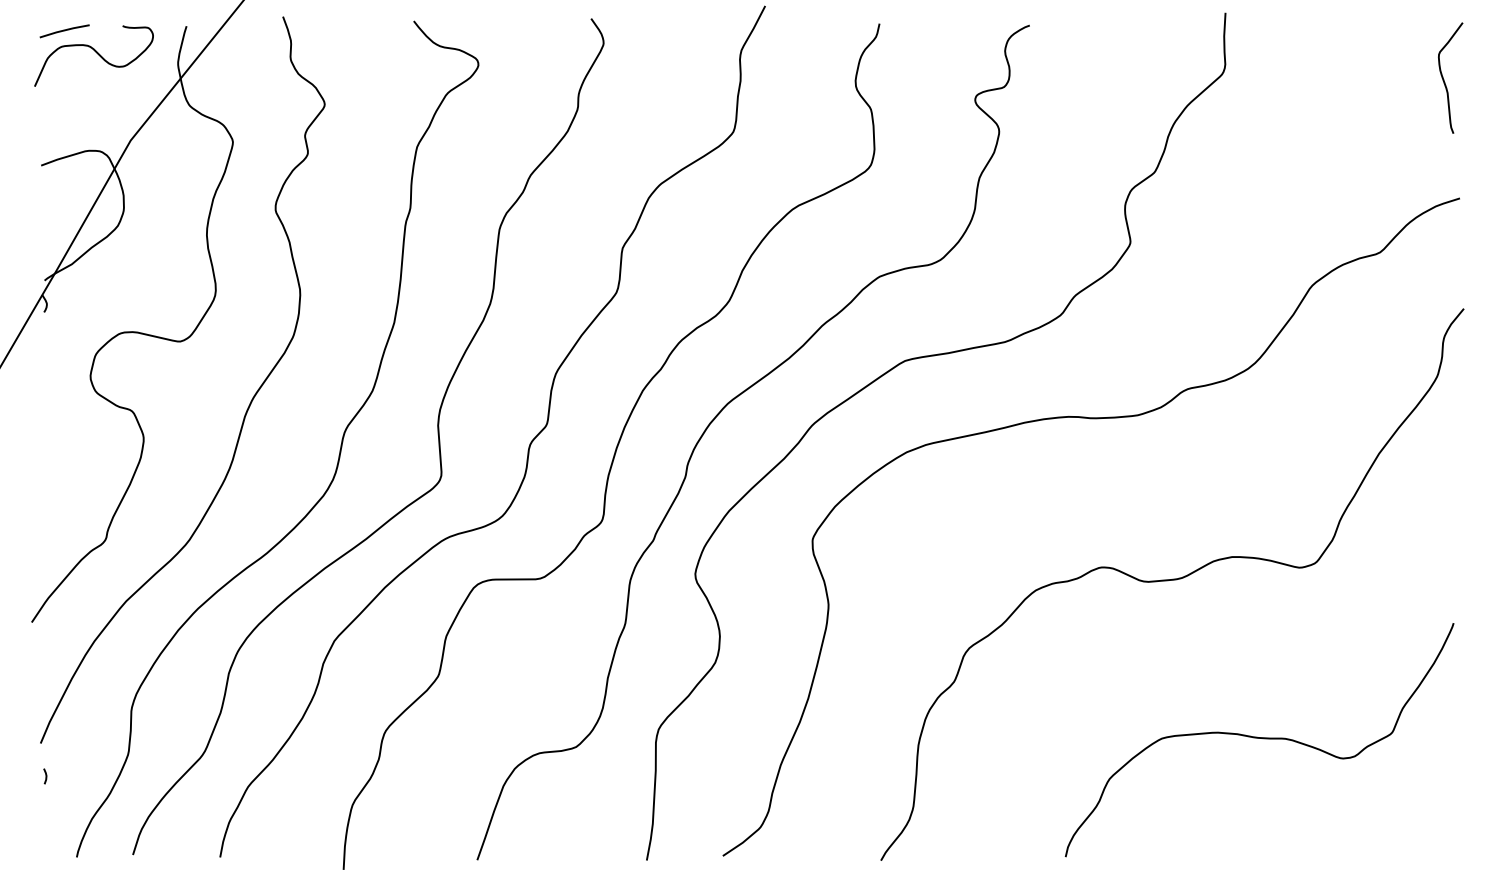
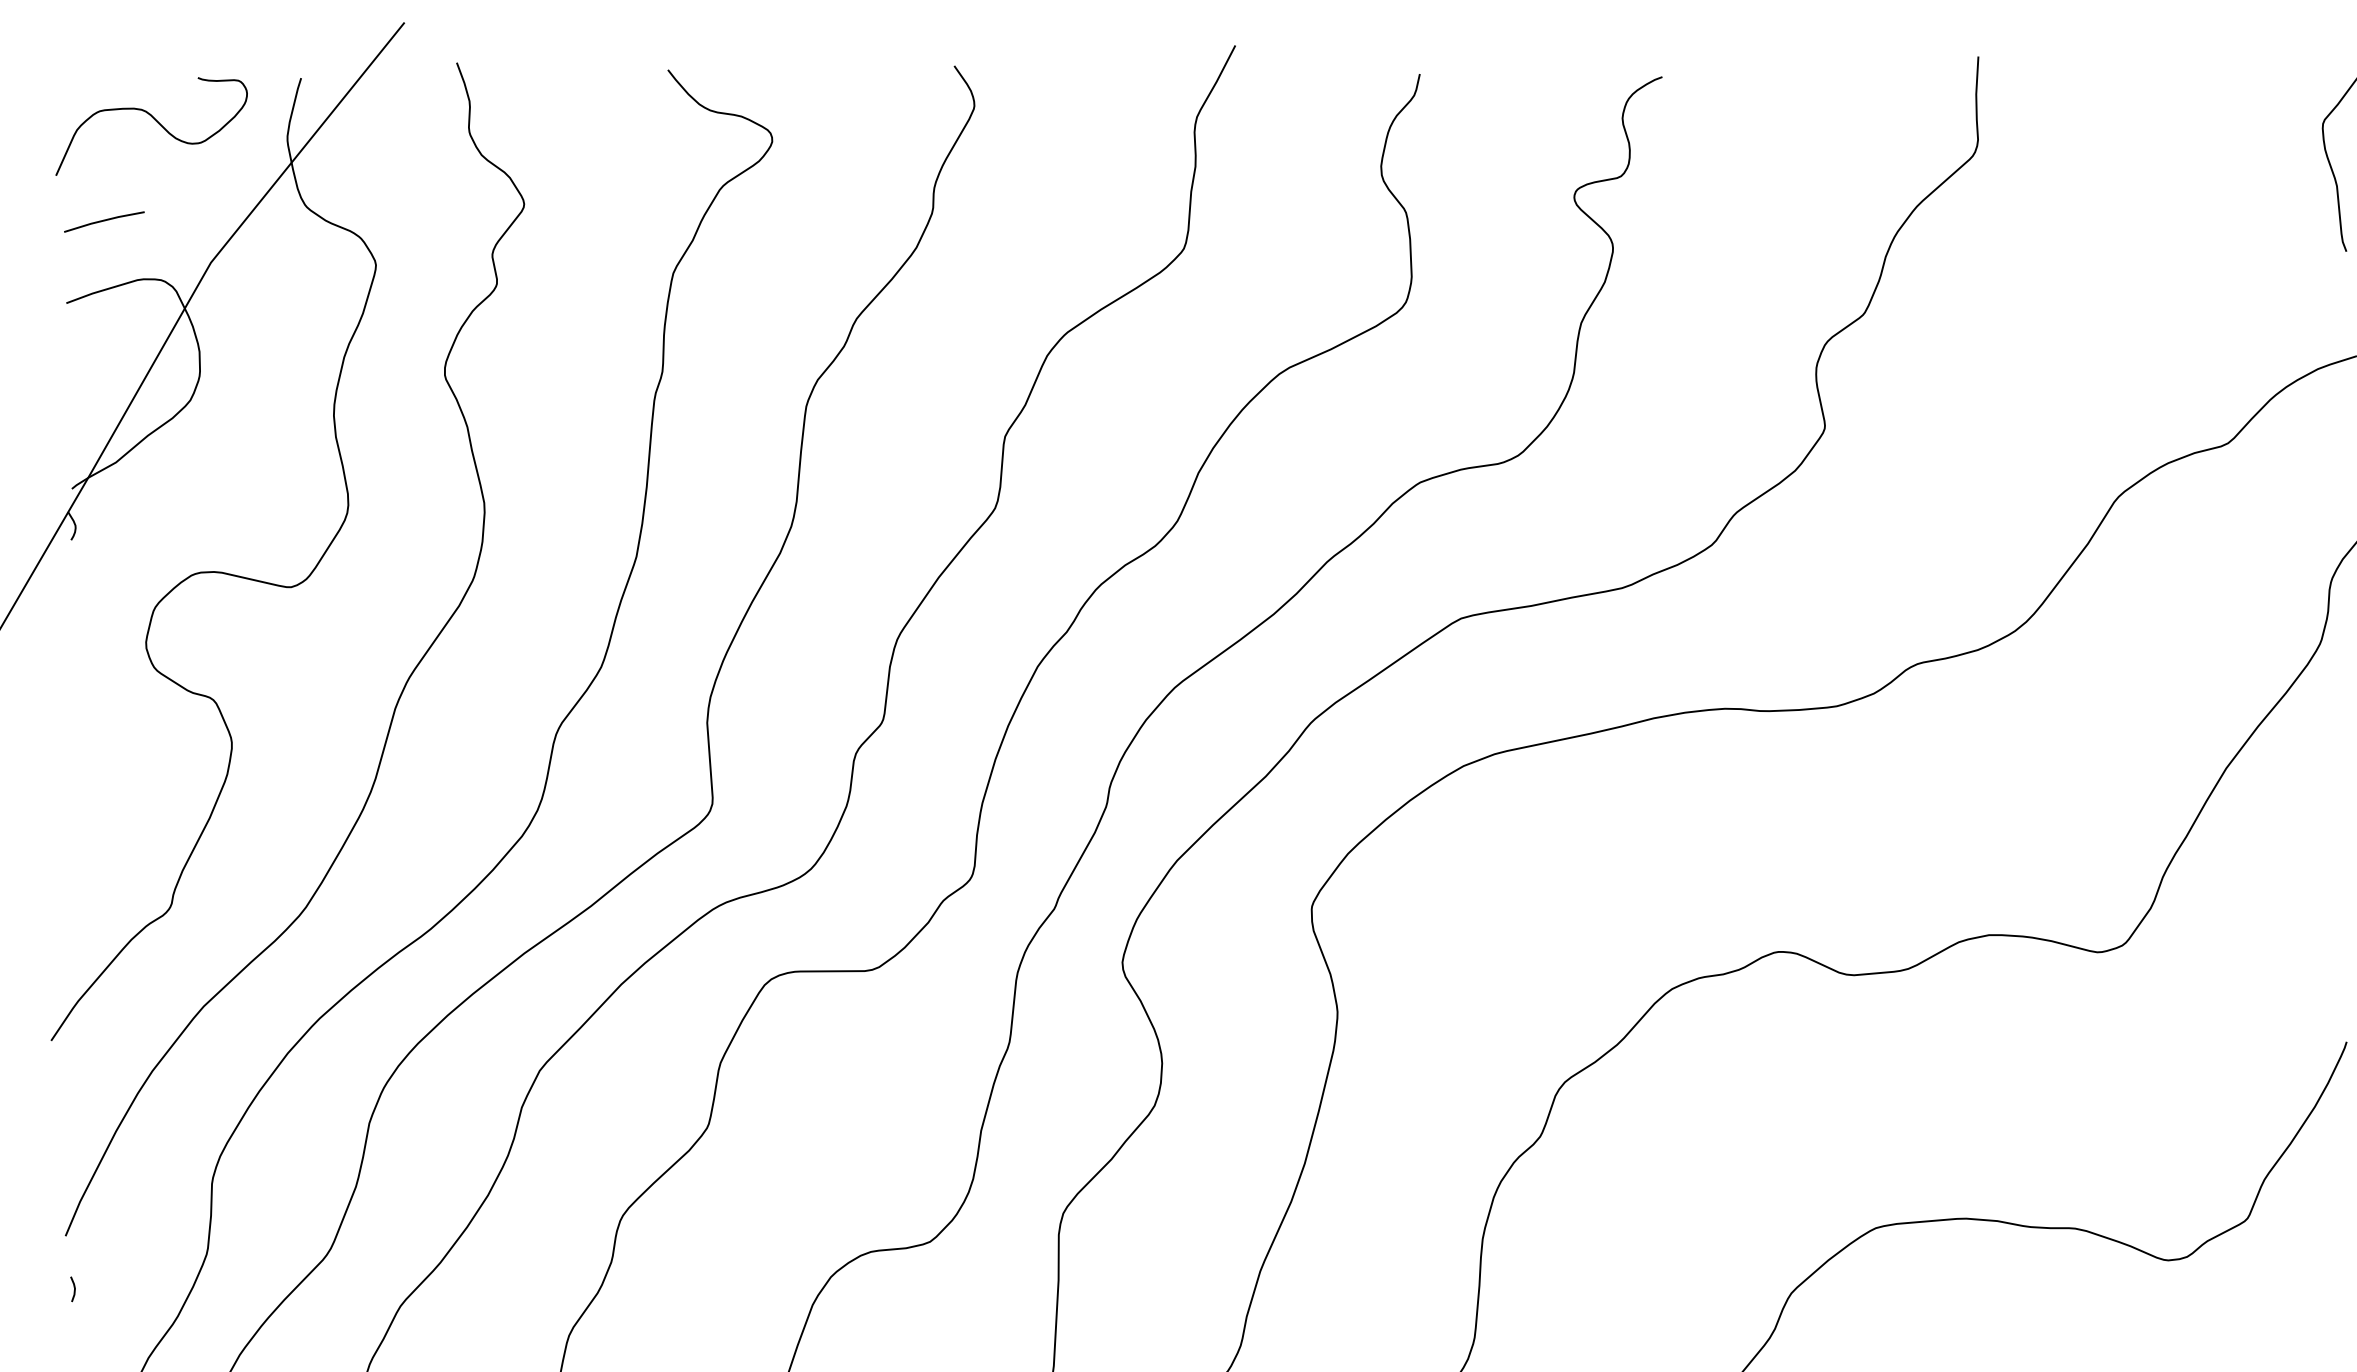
line: (64, 31) -> (104, 222), moved

